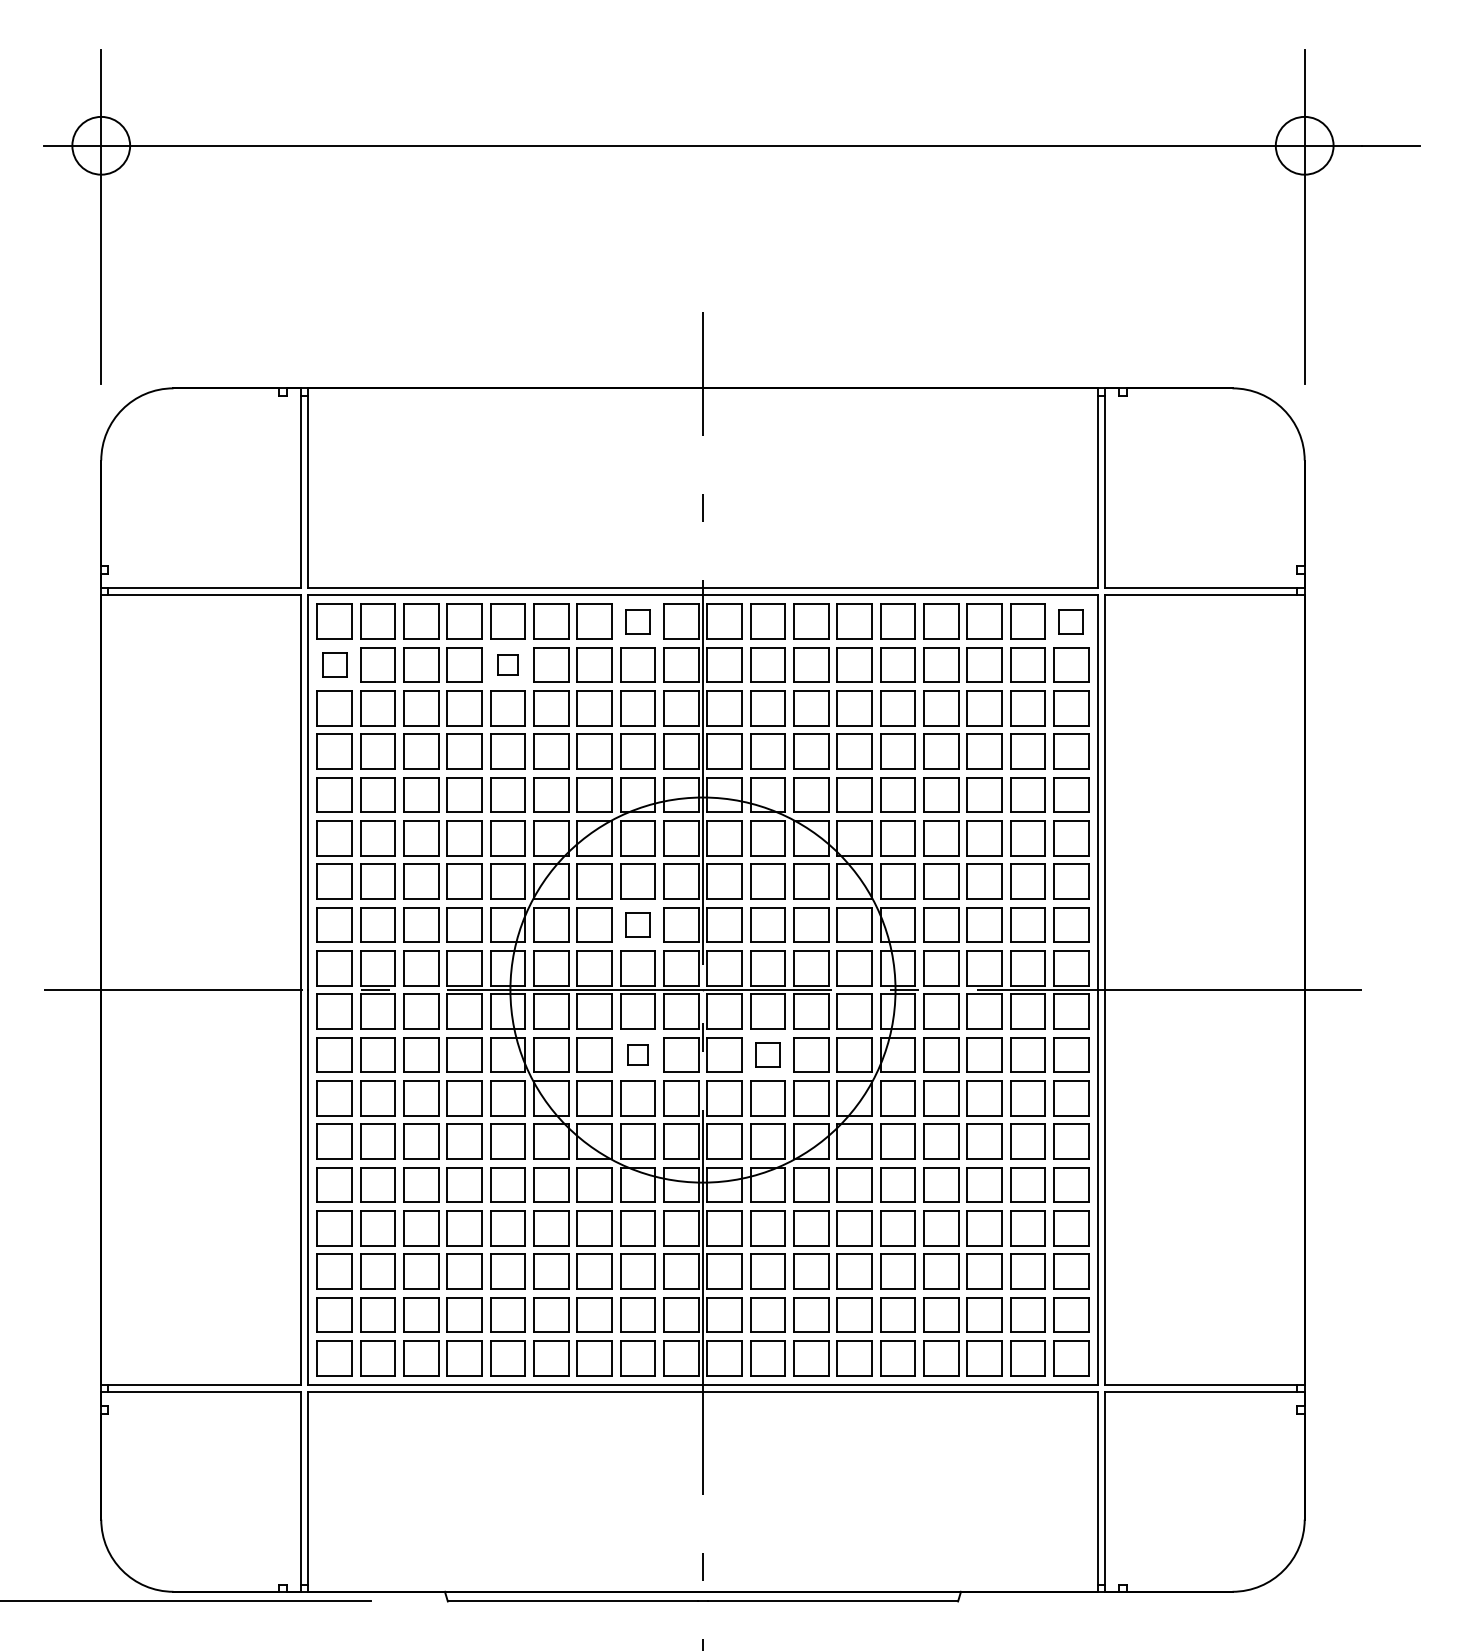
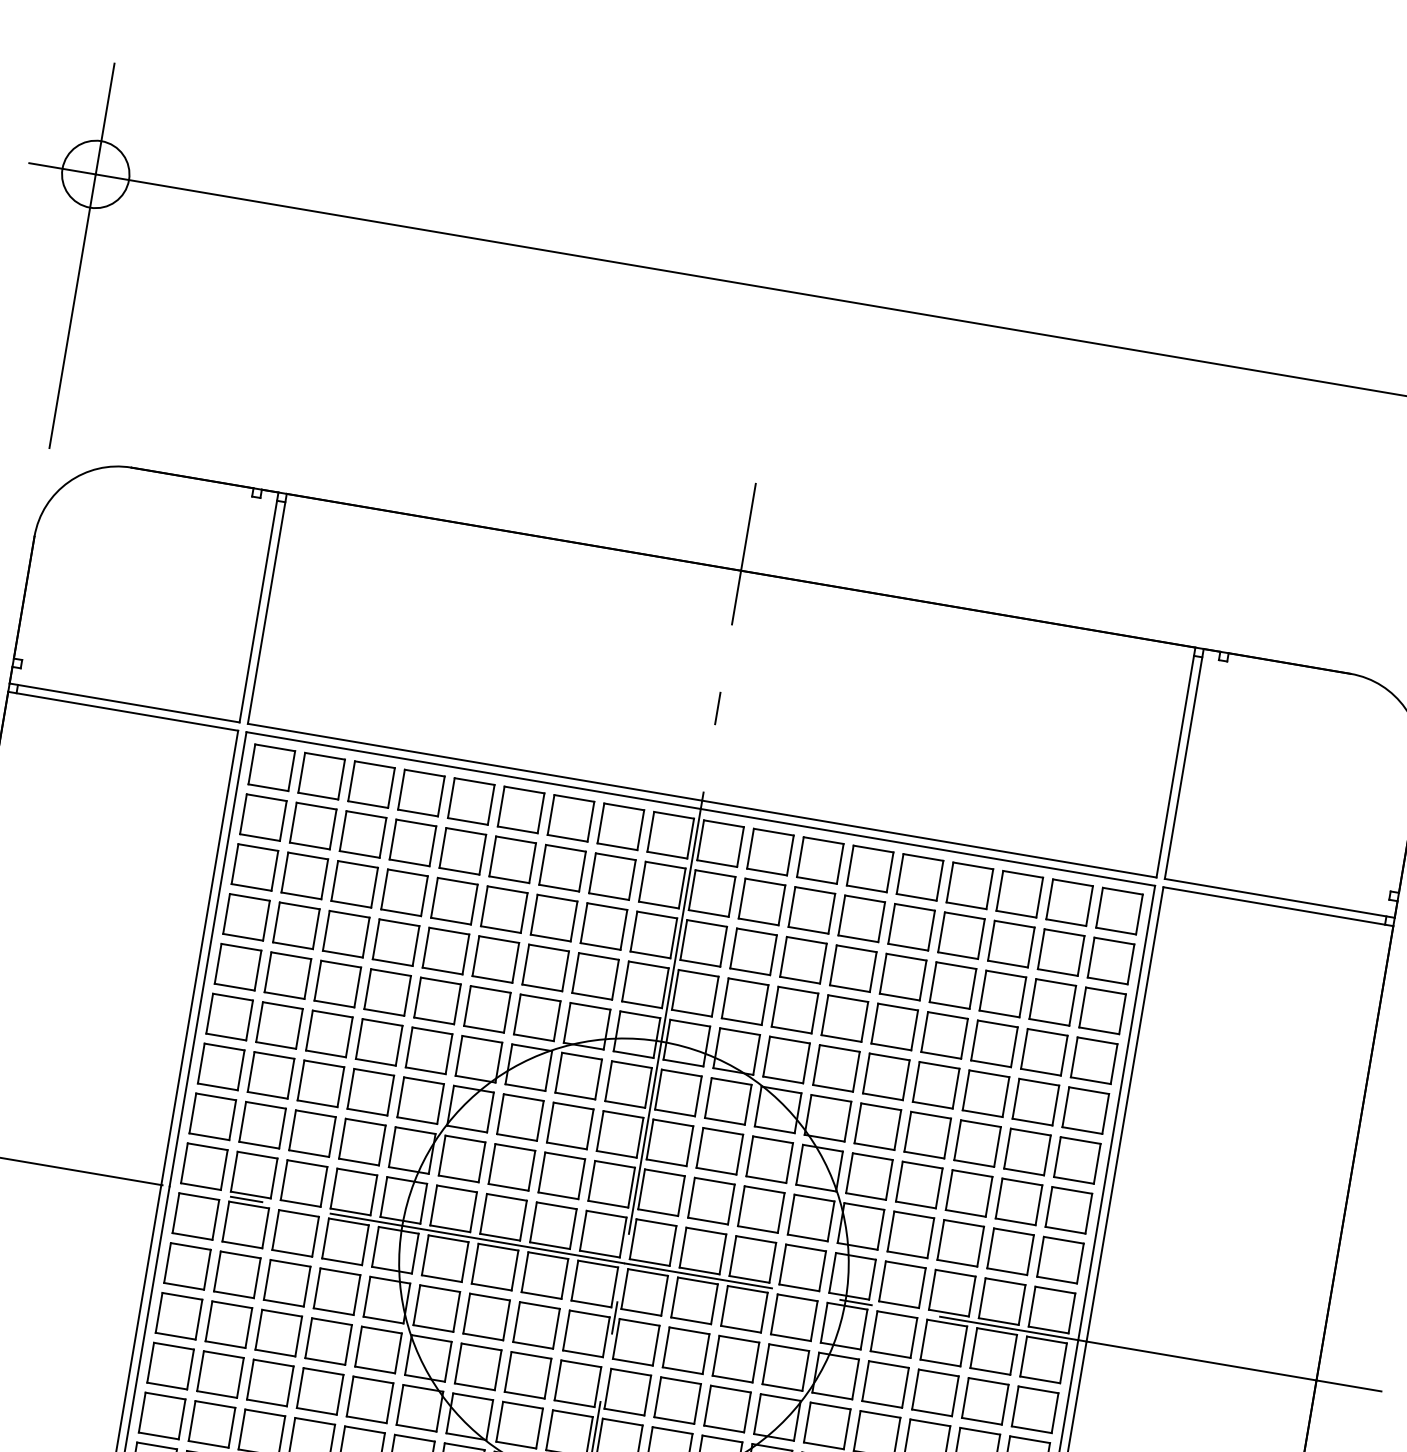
part: (637, 621) -> (620, 826), size x1.43
part: (1071, 621) -> (1119, 910), size x1.43
part: (334, 664) -> (263, 816), size x1.43
part: (507, 664) -> (462, 850), size x1.67
part: (637, 924) -> (561, 1175), size x1.43
part: (637, 1054) -> (536, 1324), size x1.67
part: (767, 1054) -> (685, 1350), size x1.43

